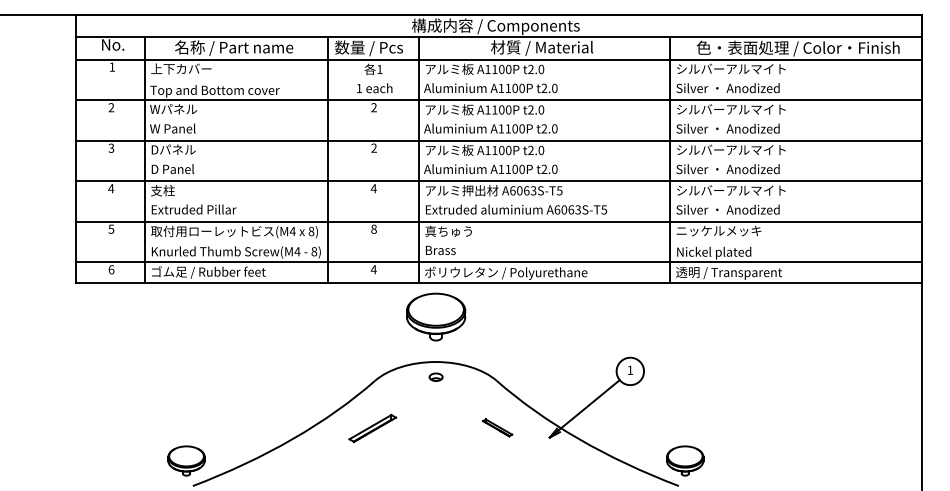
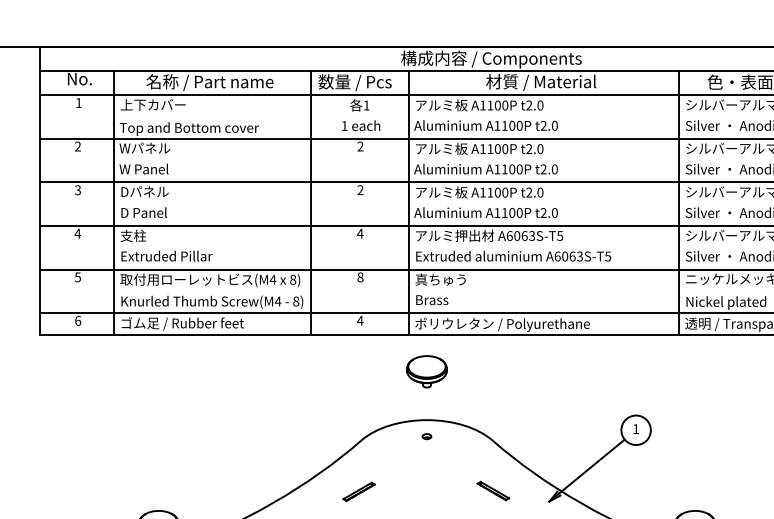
part: (435, 316) -> (426, 371), size x0.62
part: (435, 377) -> (426, 436), size x0.62
part: (372, 428) -> (358, 491), size x0.62

